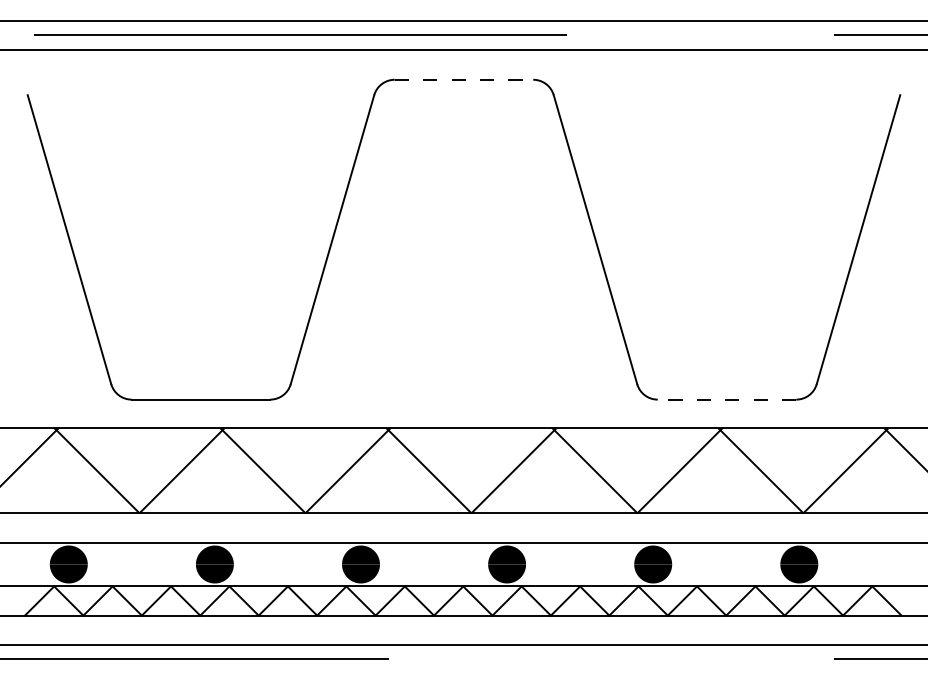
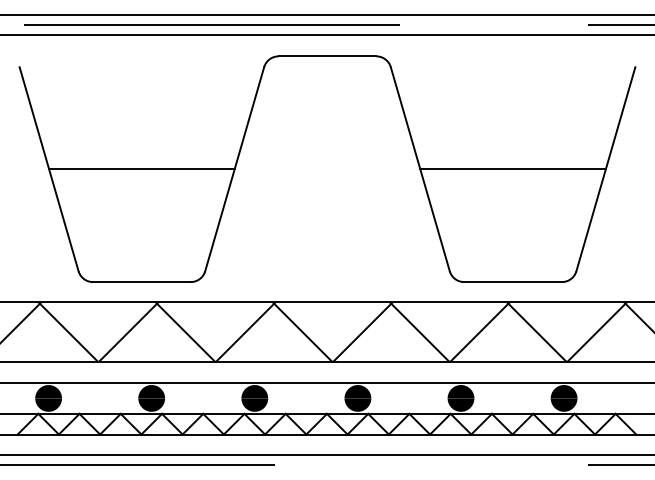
line: (464, 79) -> (327, 56), dashed -> solid
line: (200, 240) -> (141, 169), added
line: (726, 240) -> (512, 169), added
line: (727, 400) -> (513, 282), dashed -> solid

